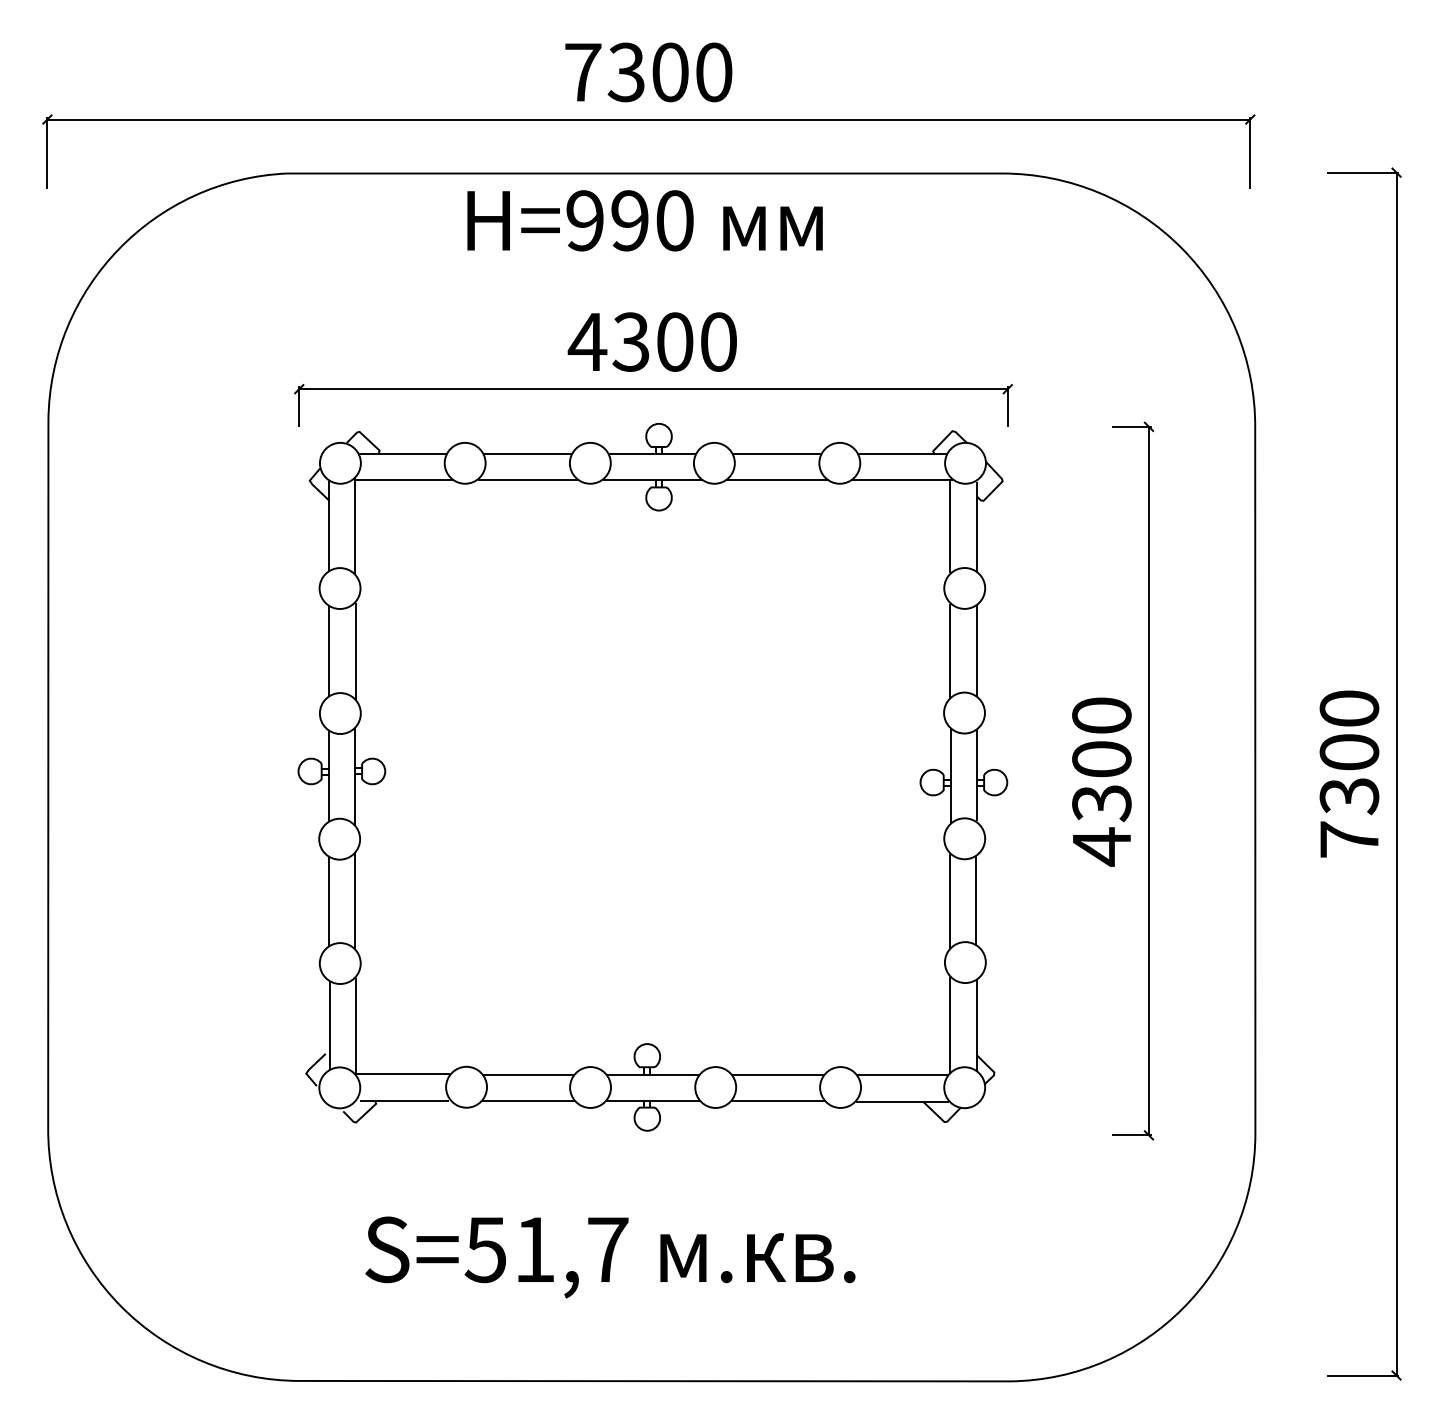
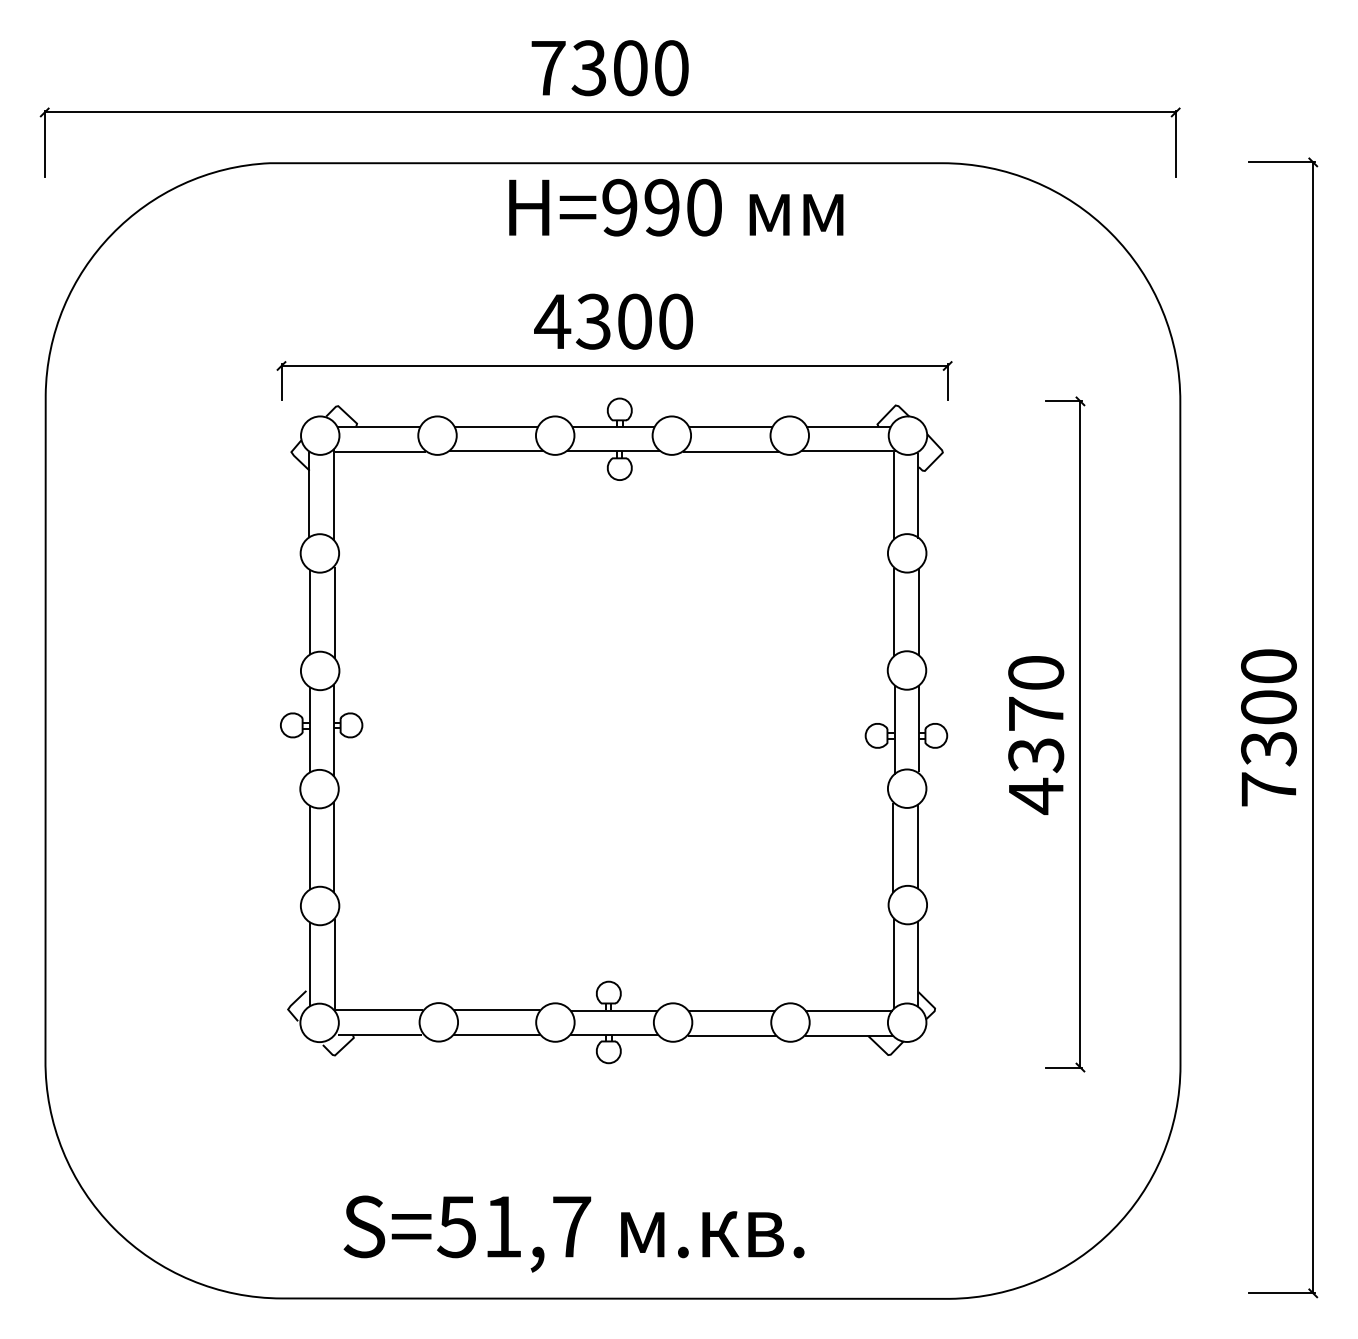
text: (644, 220) -> (675, 207), moved
text: (1101, 759) -> (1035, 714), 4300 -> 4370
text: (610, 1257) -> (574, 1234), moved

